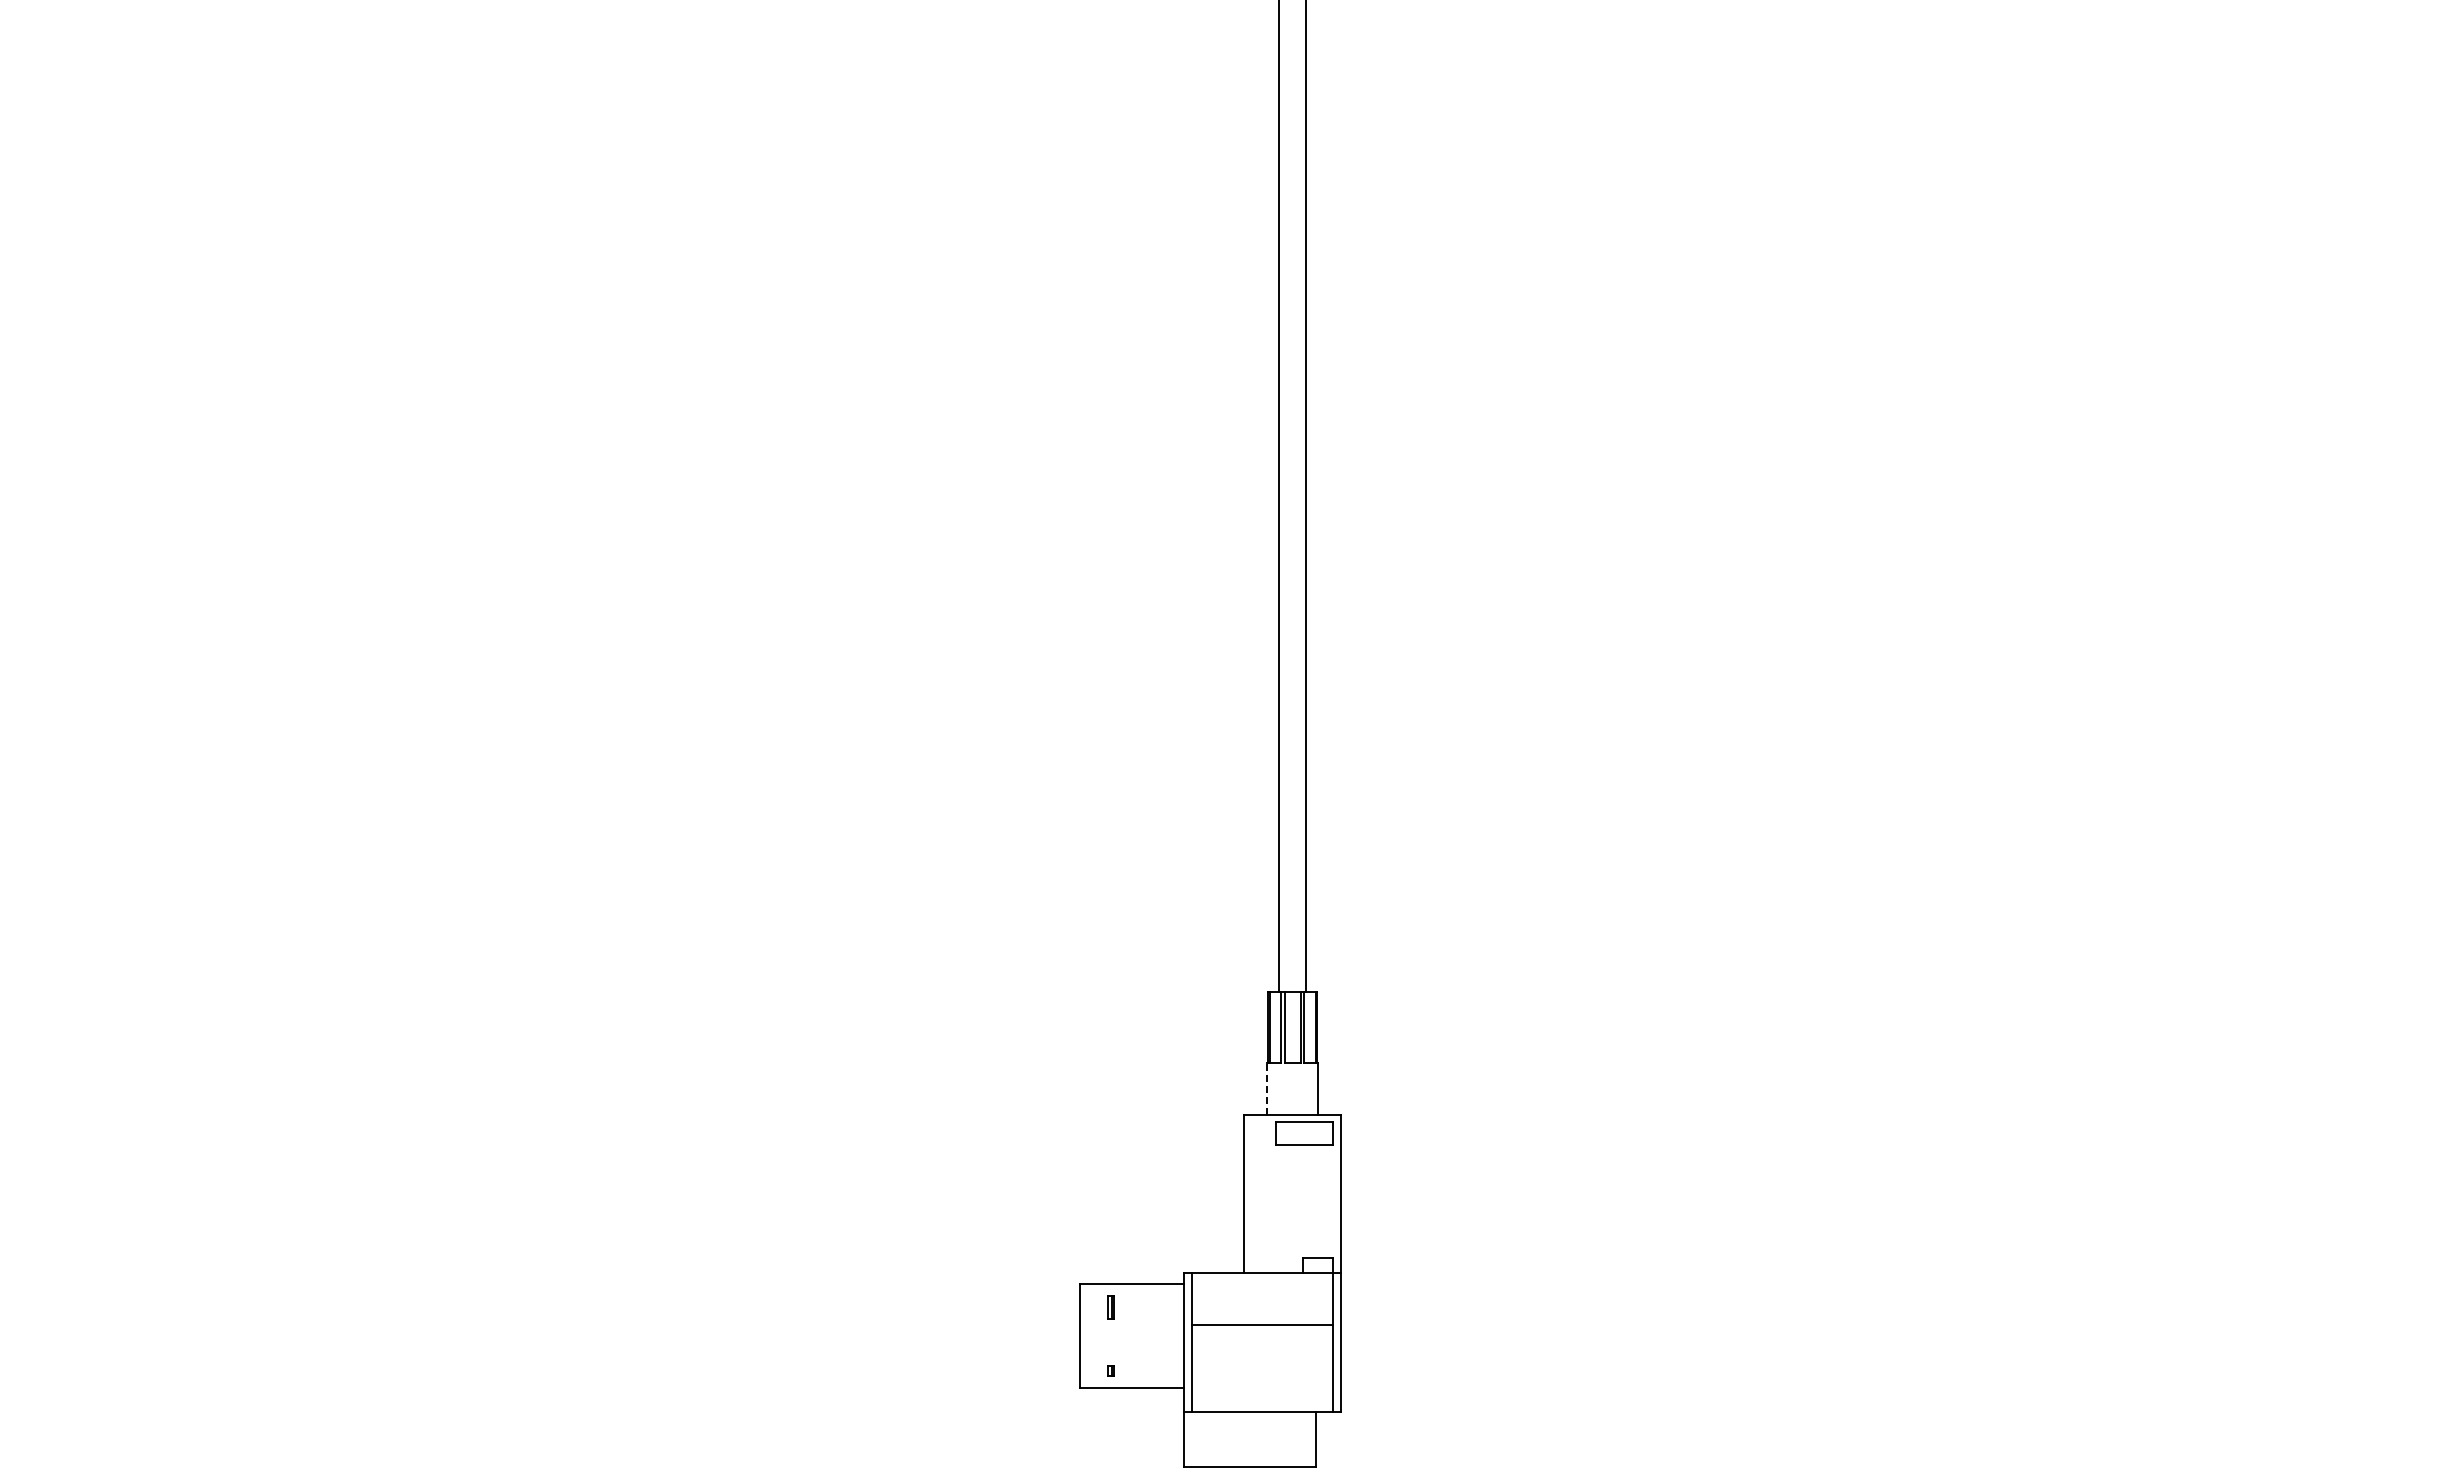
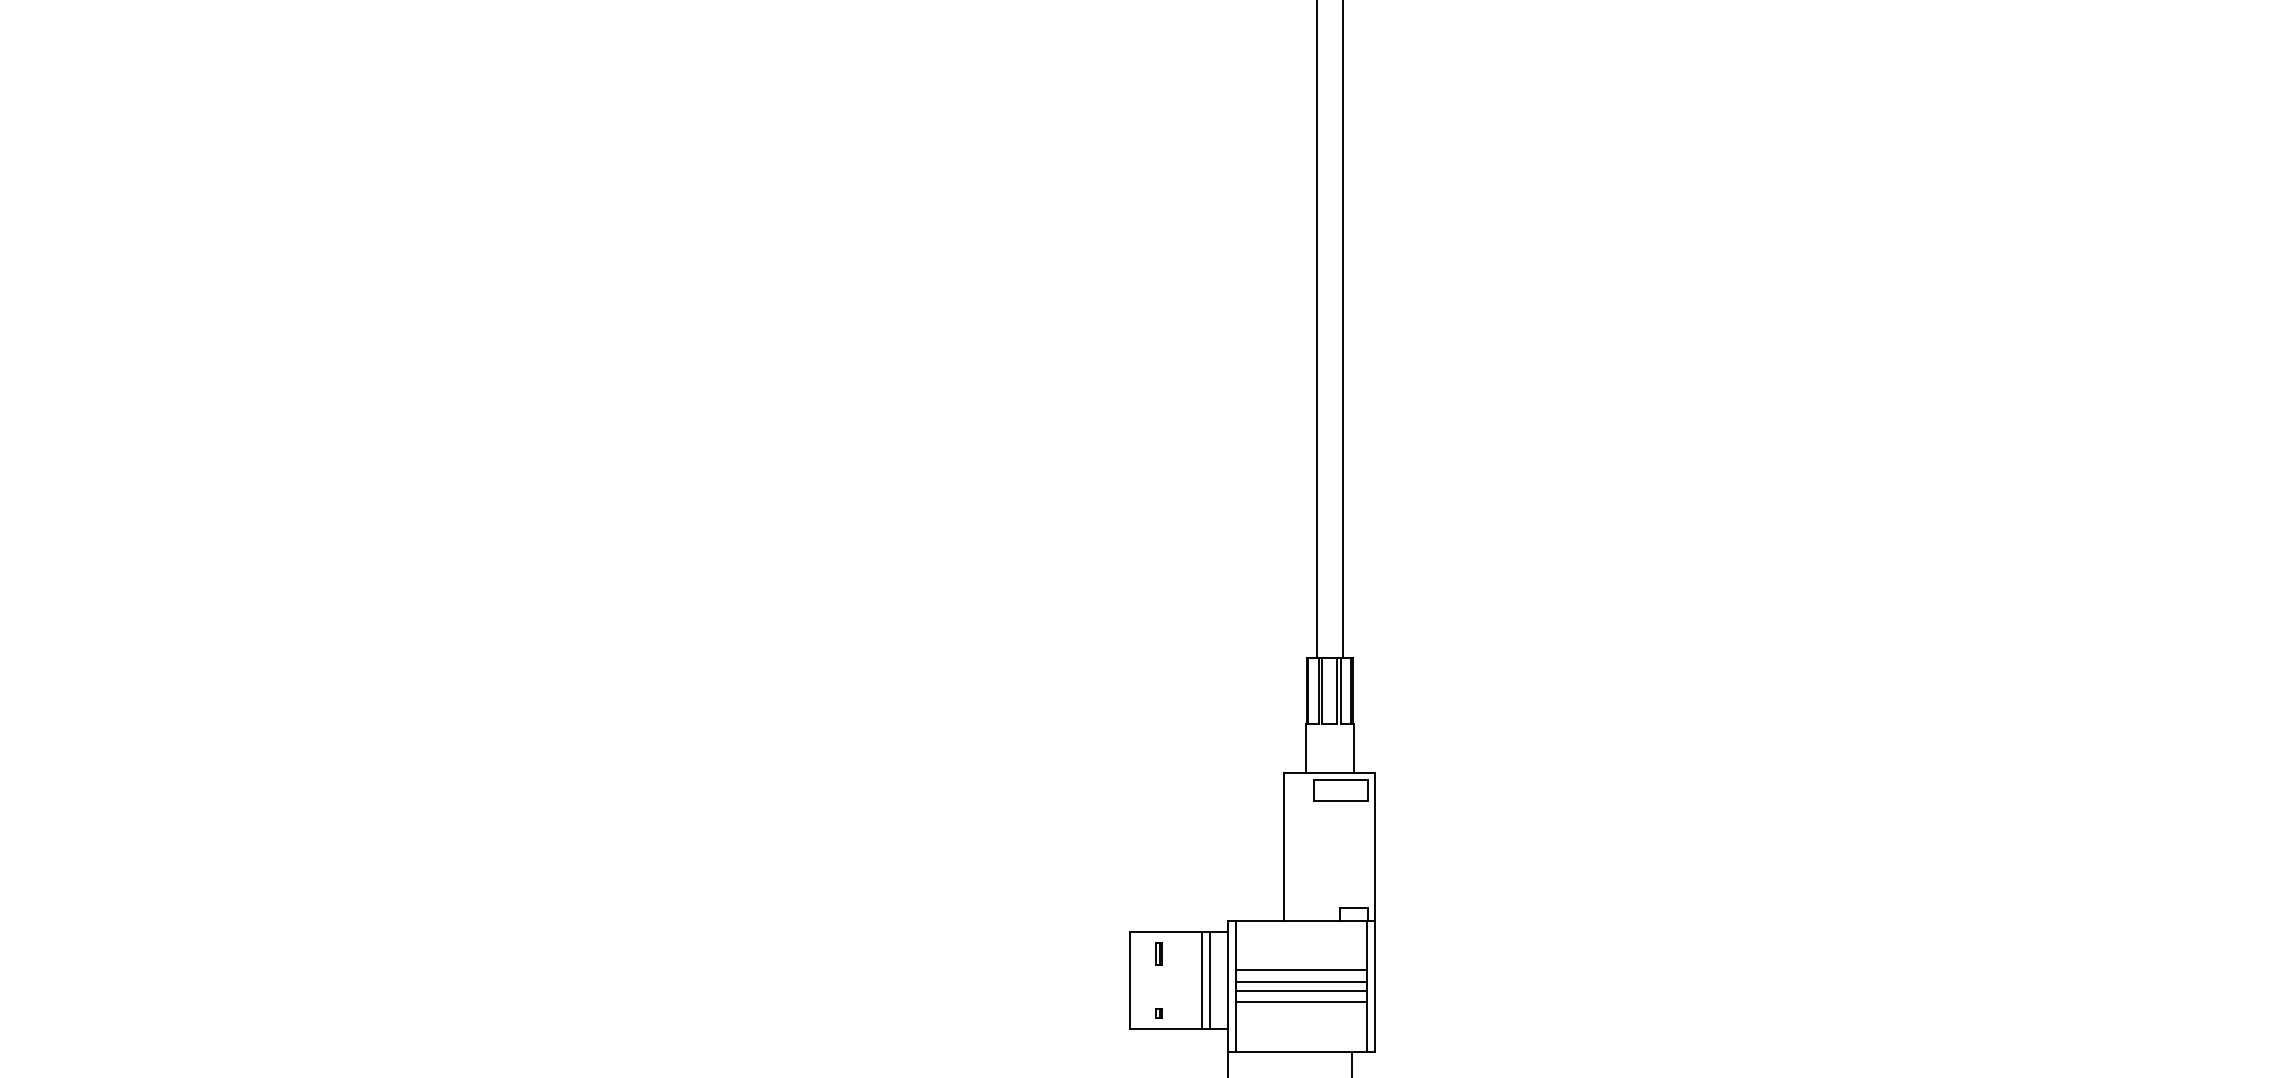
line: (1266, 1088) -> (1305, 748), dashed -> solid
line: (1156, 1335) -> (1201, 980), added
line: (1165, 1335) -> (1210, 980), added
line: (1262, 1337) -> (1301, 981), added
line: (1262, 1347) -> (1301, 991), added
line: (1262, 1359) -> (1301, 1002), added

